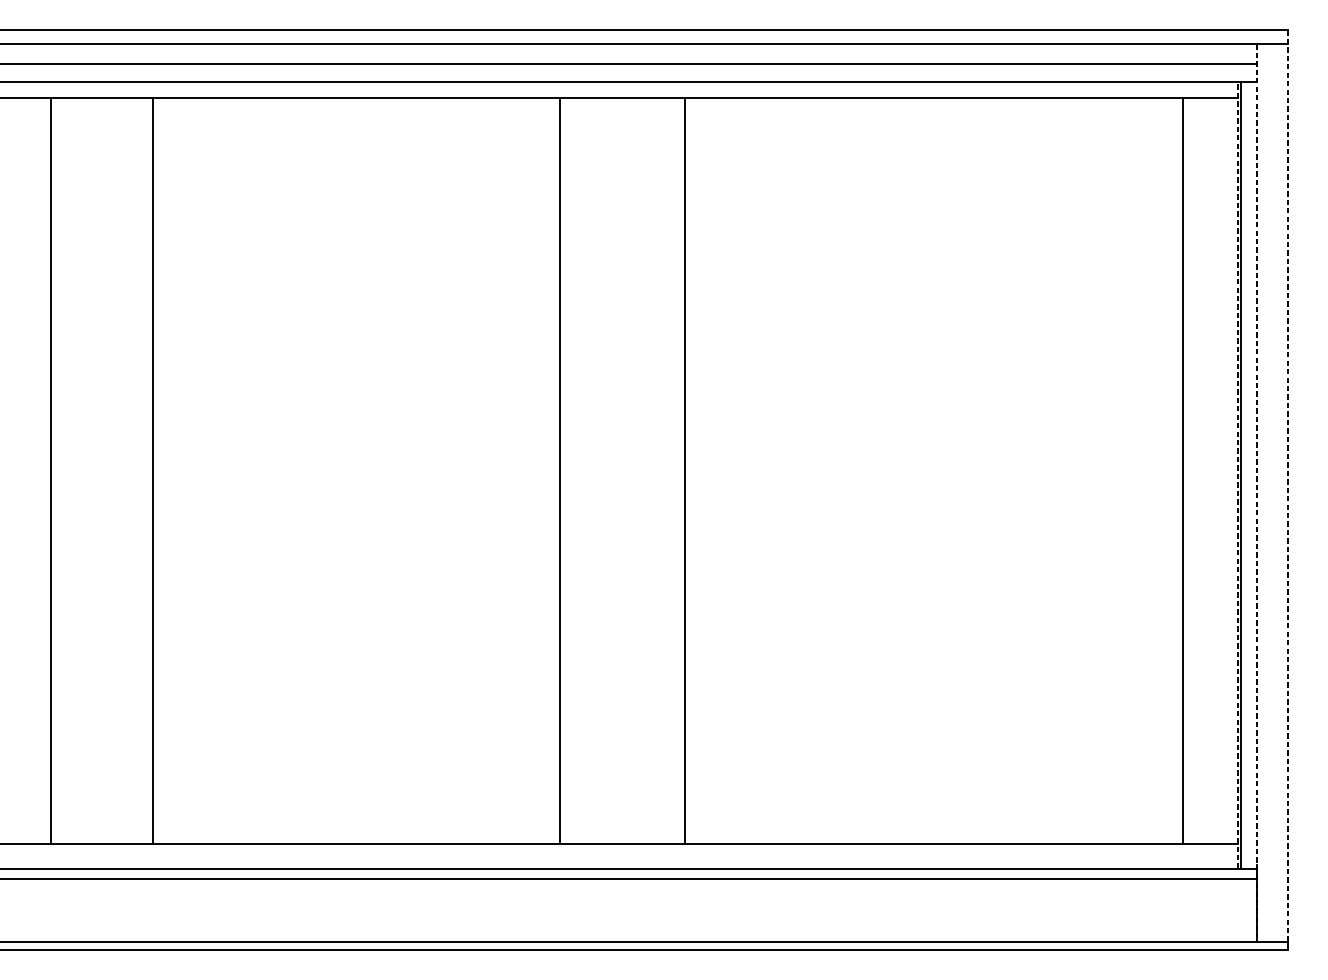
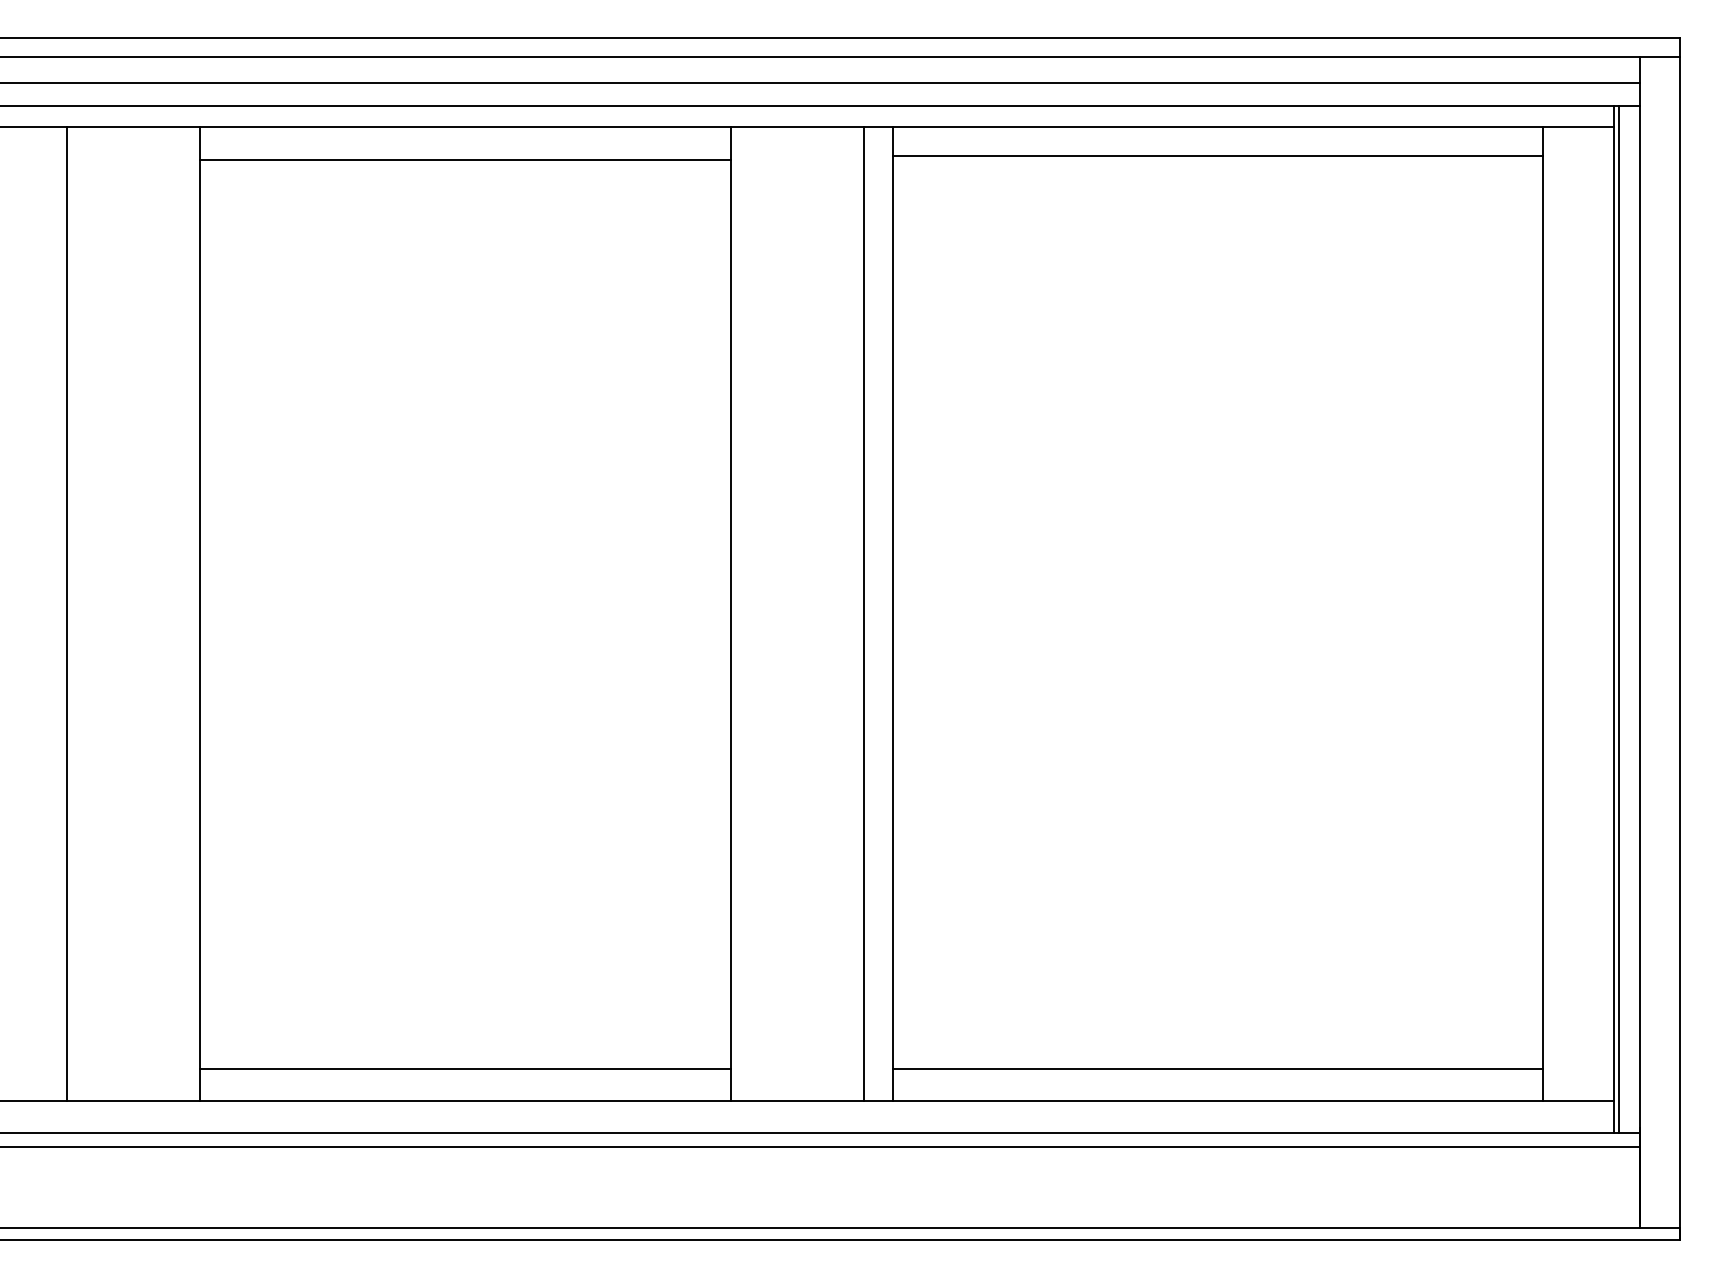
line: (933, 120) -> (1217, 156), added
line: (356, 123) -> (464, 160), added
line: (662, 471) -> (863, 614), added
line: (1237, 475) -> (1614, 619), dashed -> solid
line: (1288, 490) -> (1680, 639), dashed -> solid
line: (1256, 491) -> (1639, 640), dashed -> solid
line: (356, 819) -> (464, 1068), added
line: (933, 819) -> (1217, 1068), added

